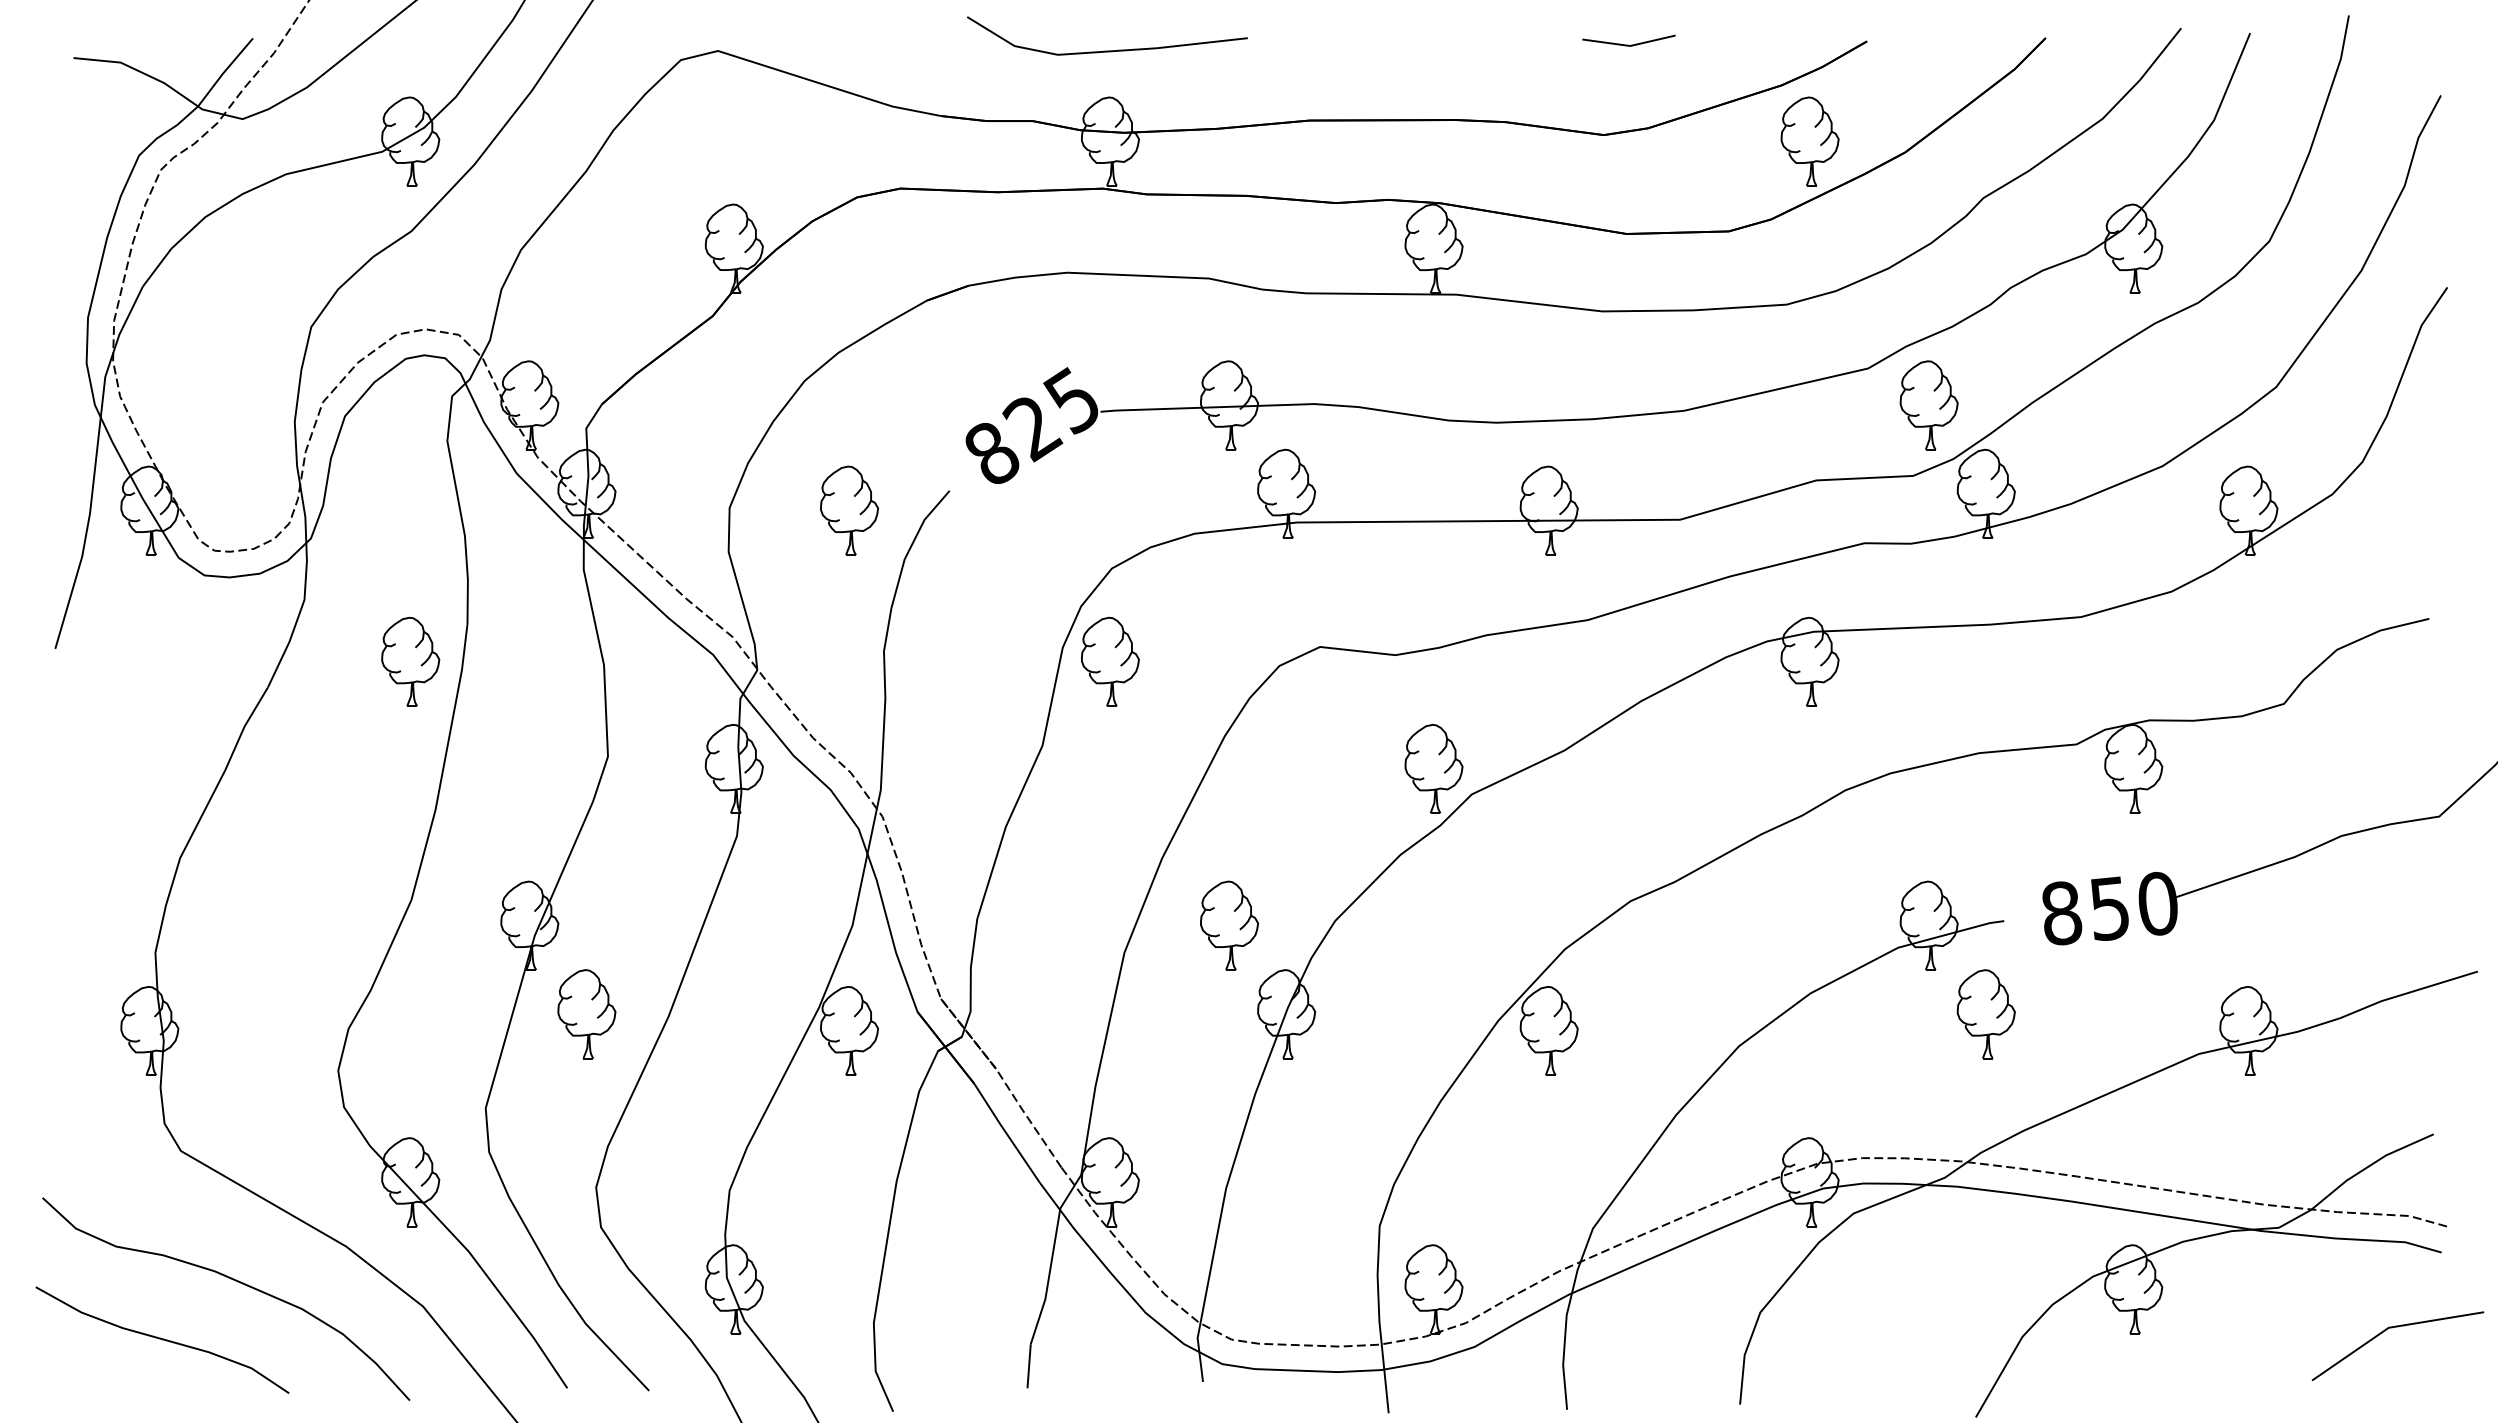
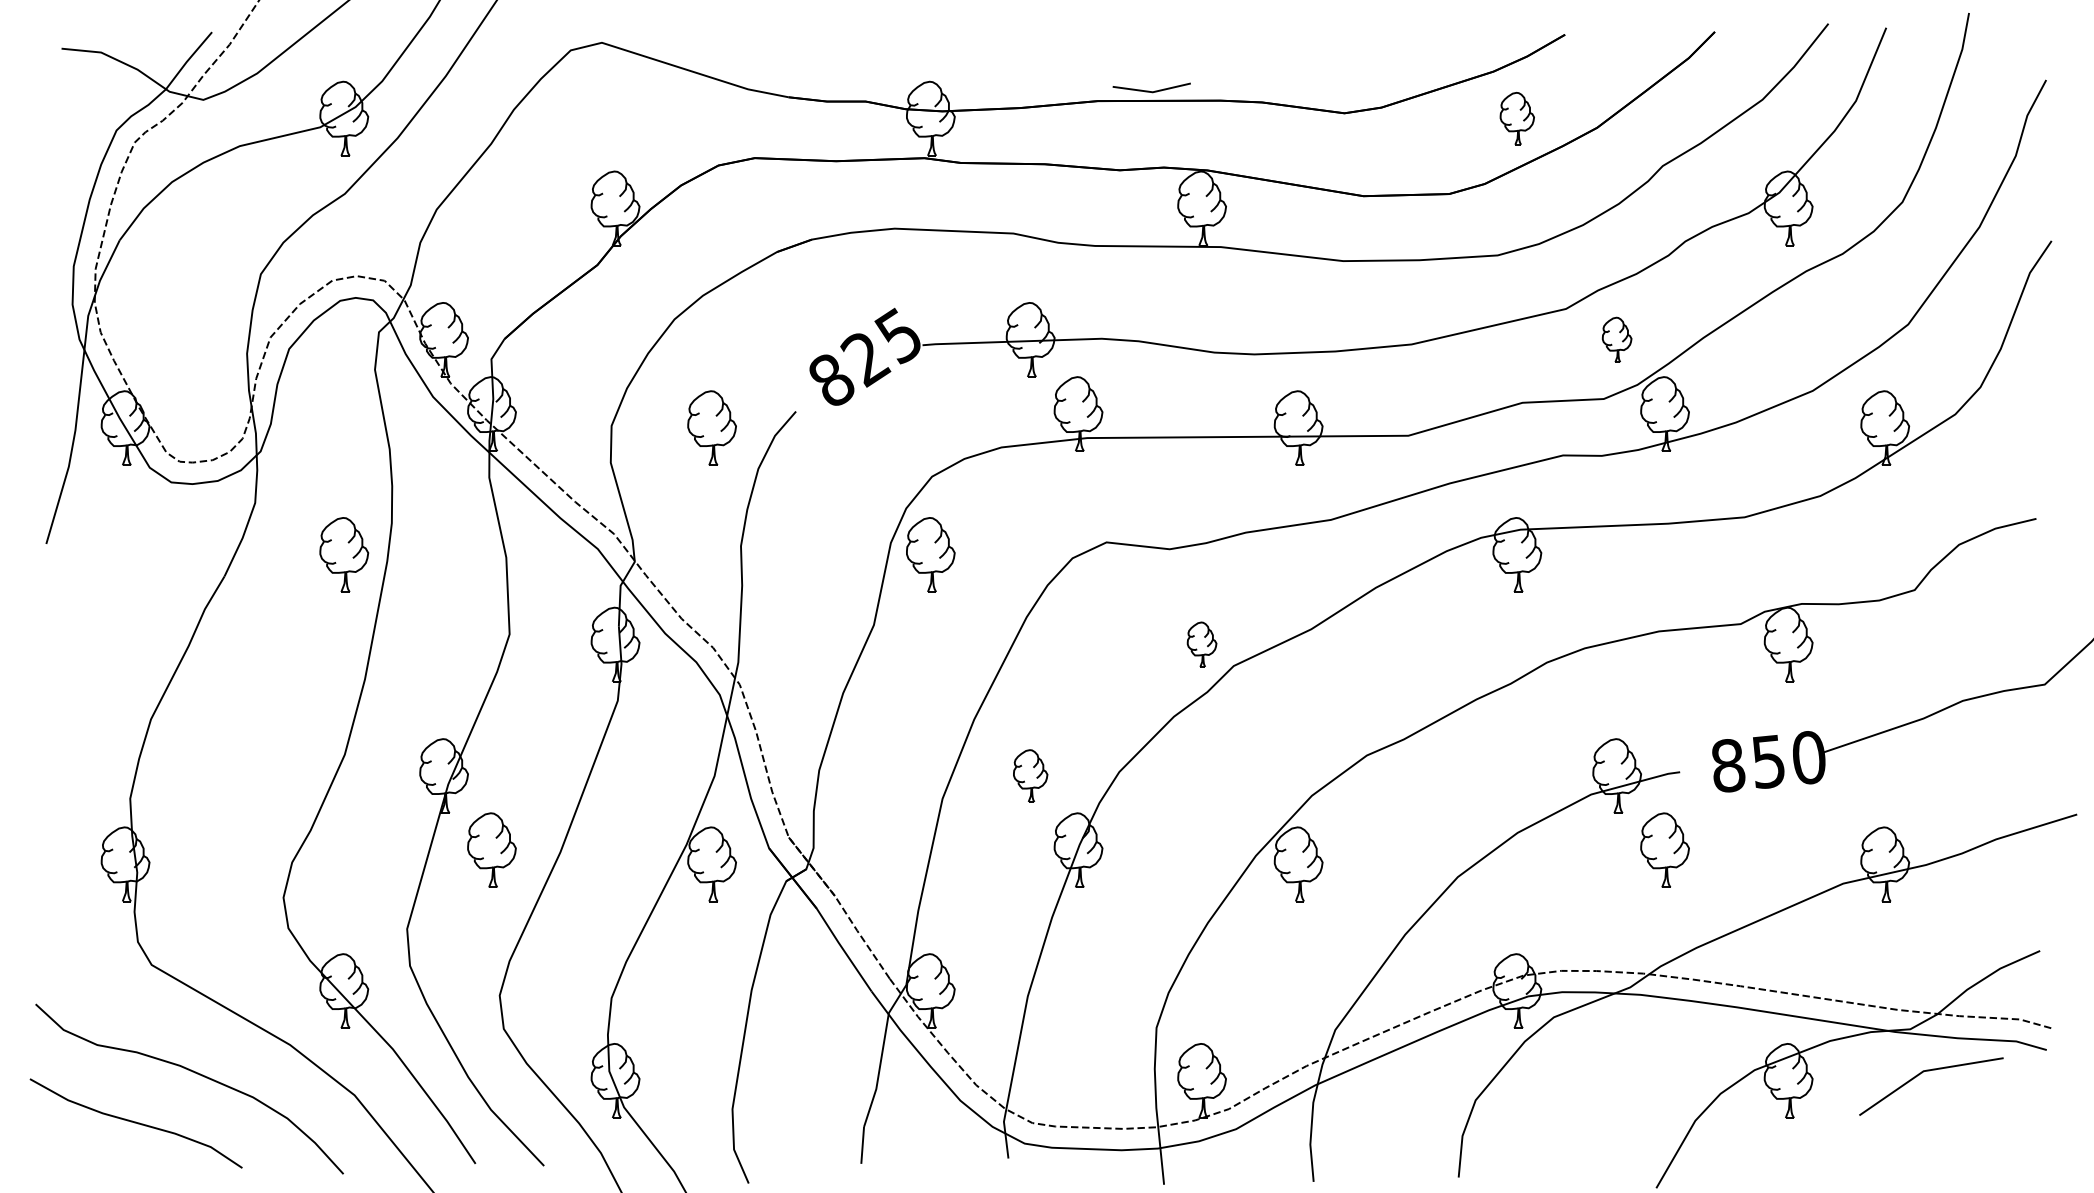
line: (1628, 44) -> (1151, 91), moved
line: (1107, 50) -> (928, 42), removed
part: (1809, 141) -> (1516, 118), size x0.7
part: (1928, 405) -> (1616, 339), size x0.6
part: (1433, 768) -> (1201, 644), size x0.6
part: (1229, 925) -> (1030, 775), size x0.7
line: (2392, 1328) -> (1926, 1071), moved

